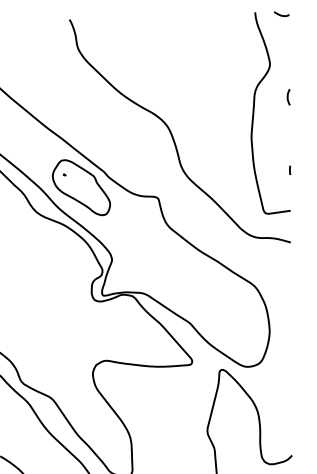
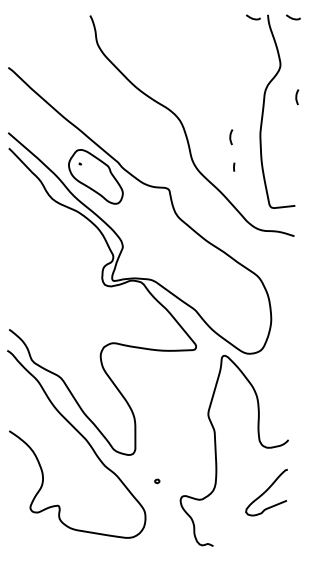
curve: (239, 15) -> (252, 17), added
curve: (221, 141) -> (231, 137), added
line: (290, 169) -> (234, 166), moved

